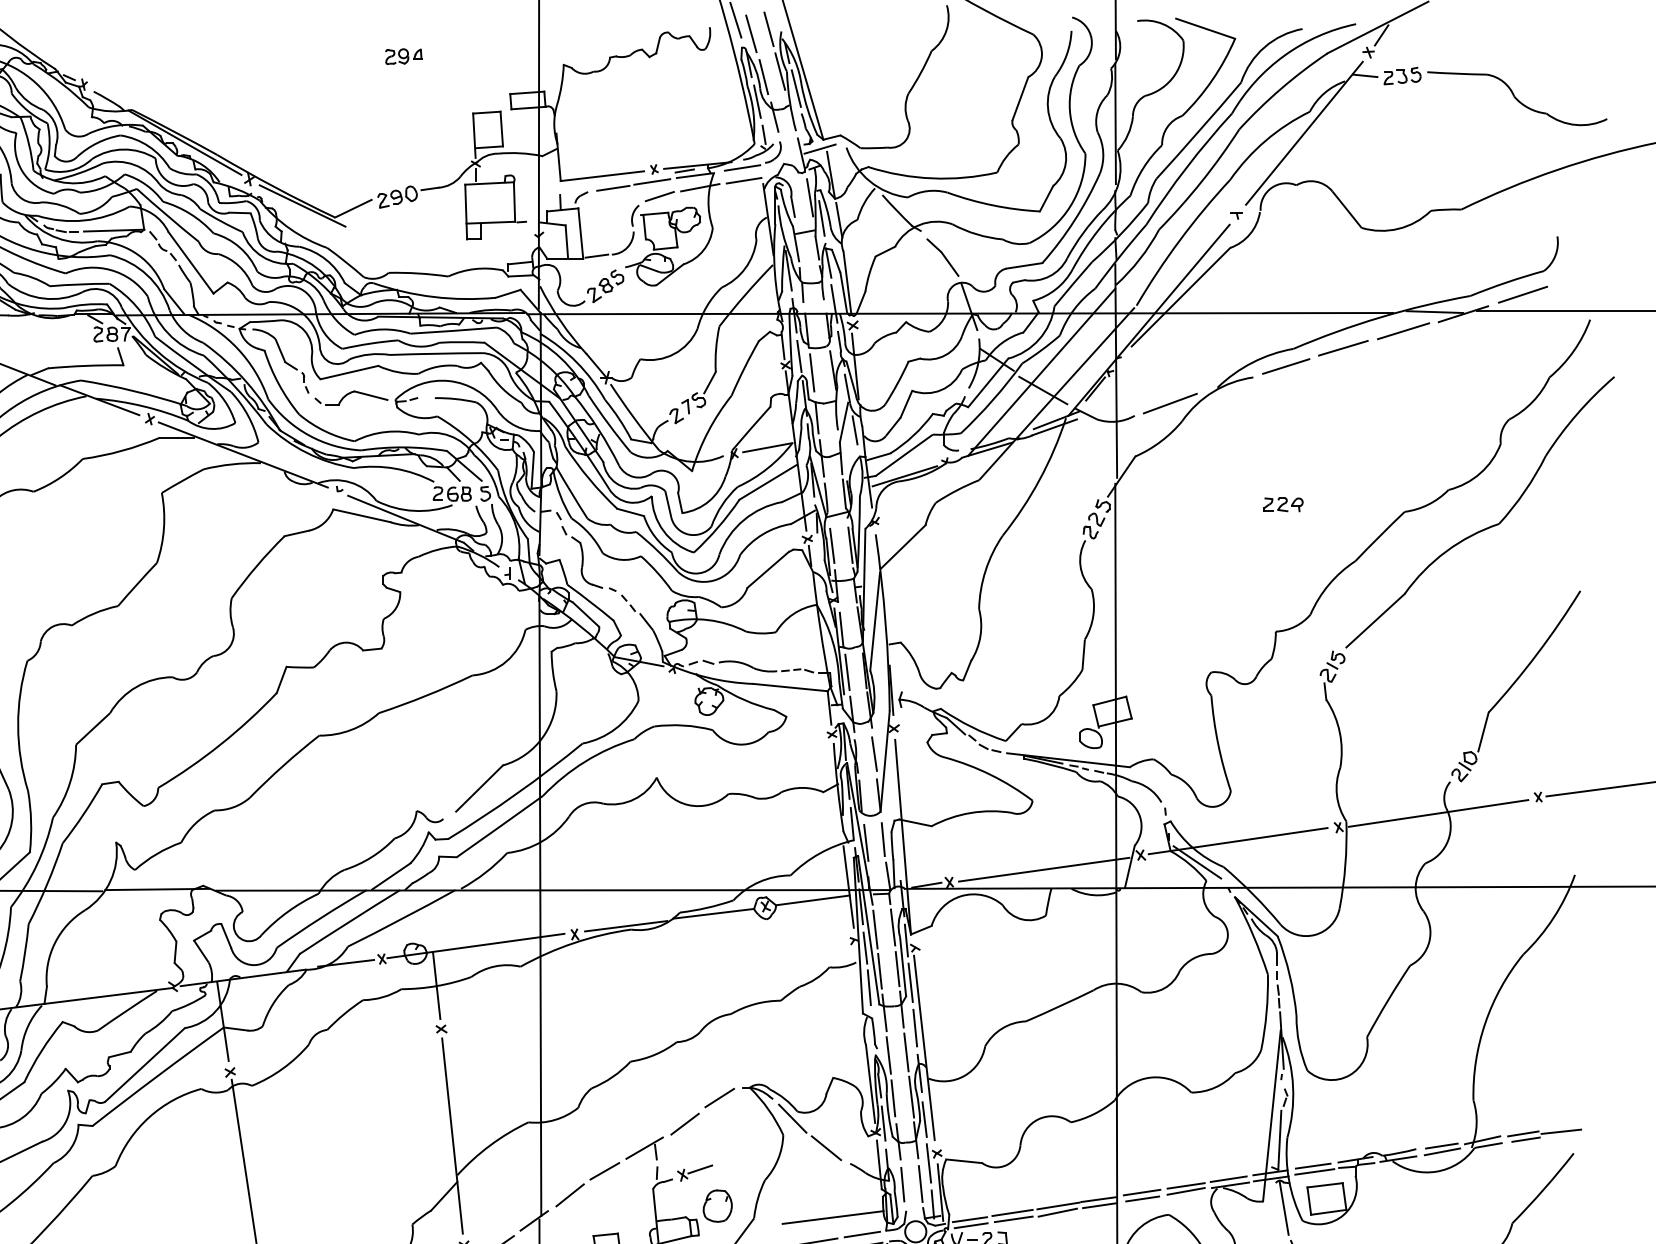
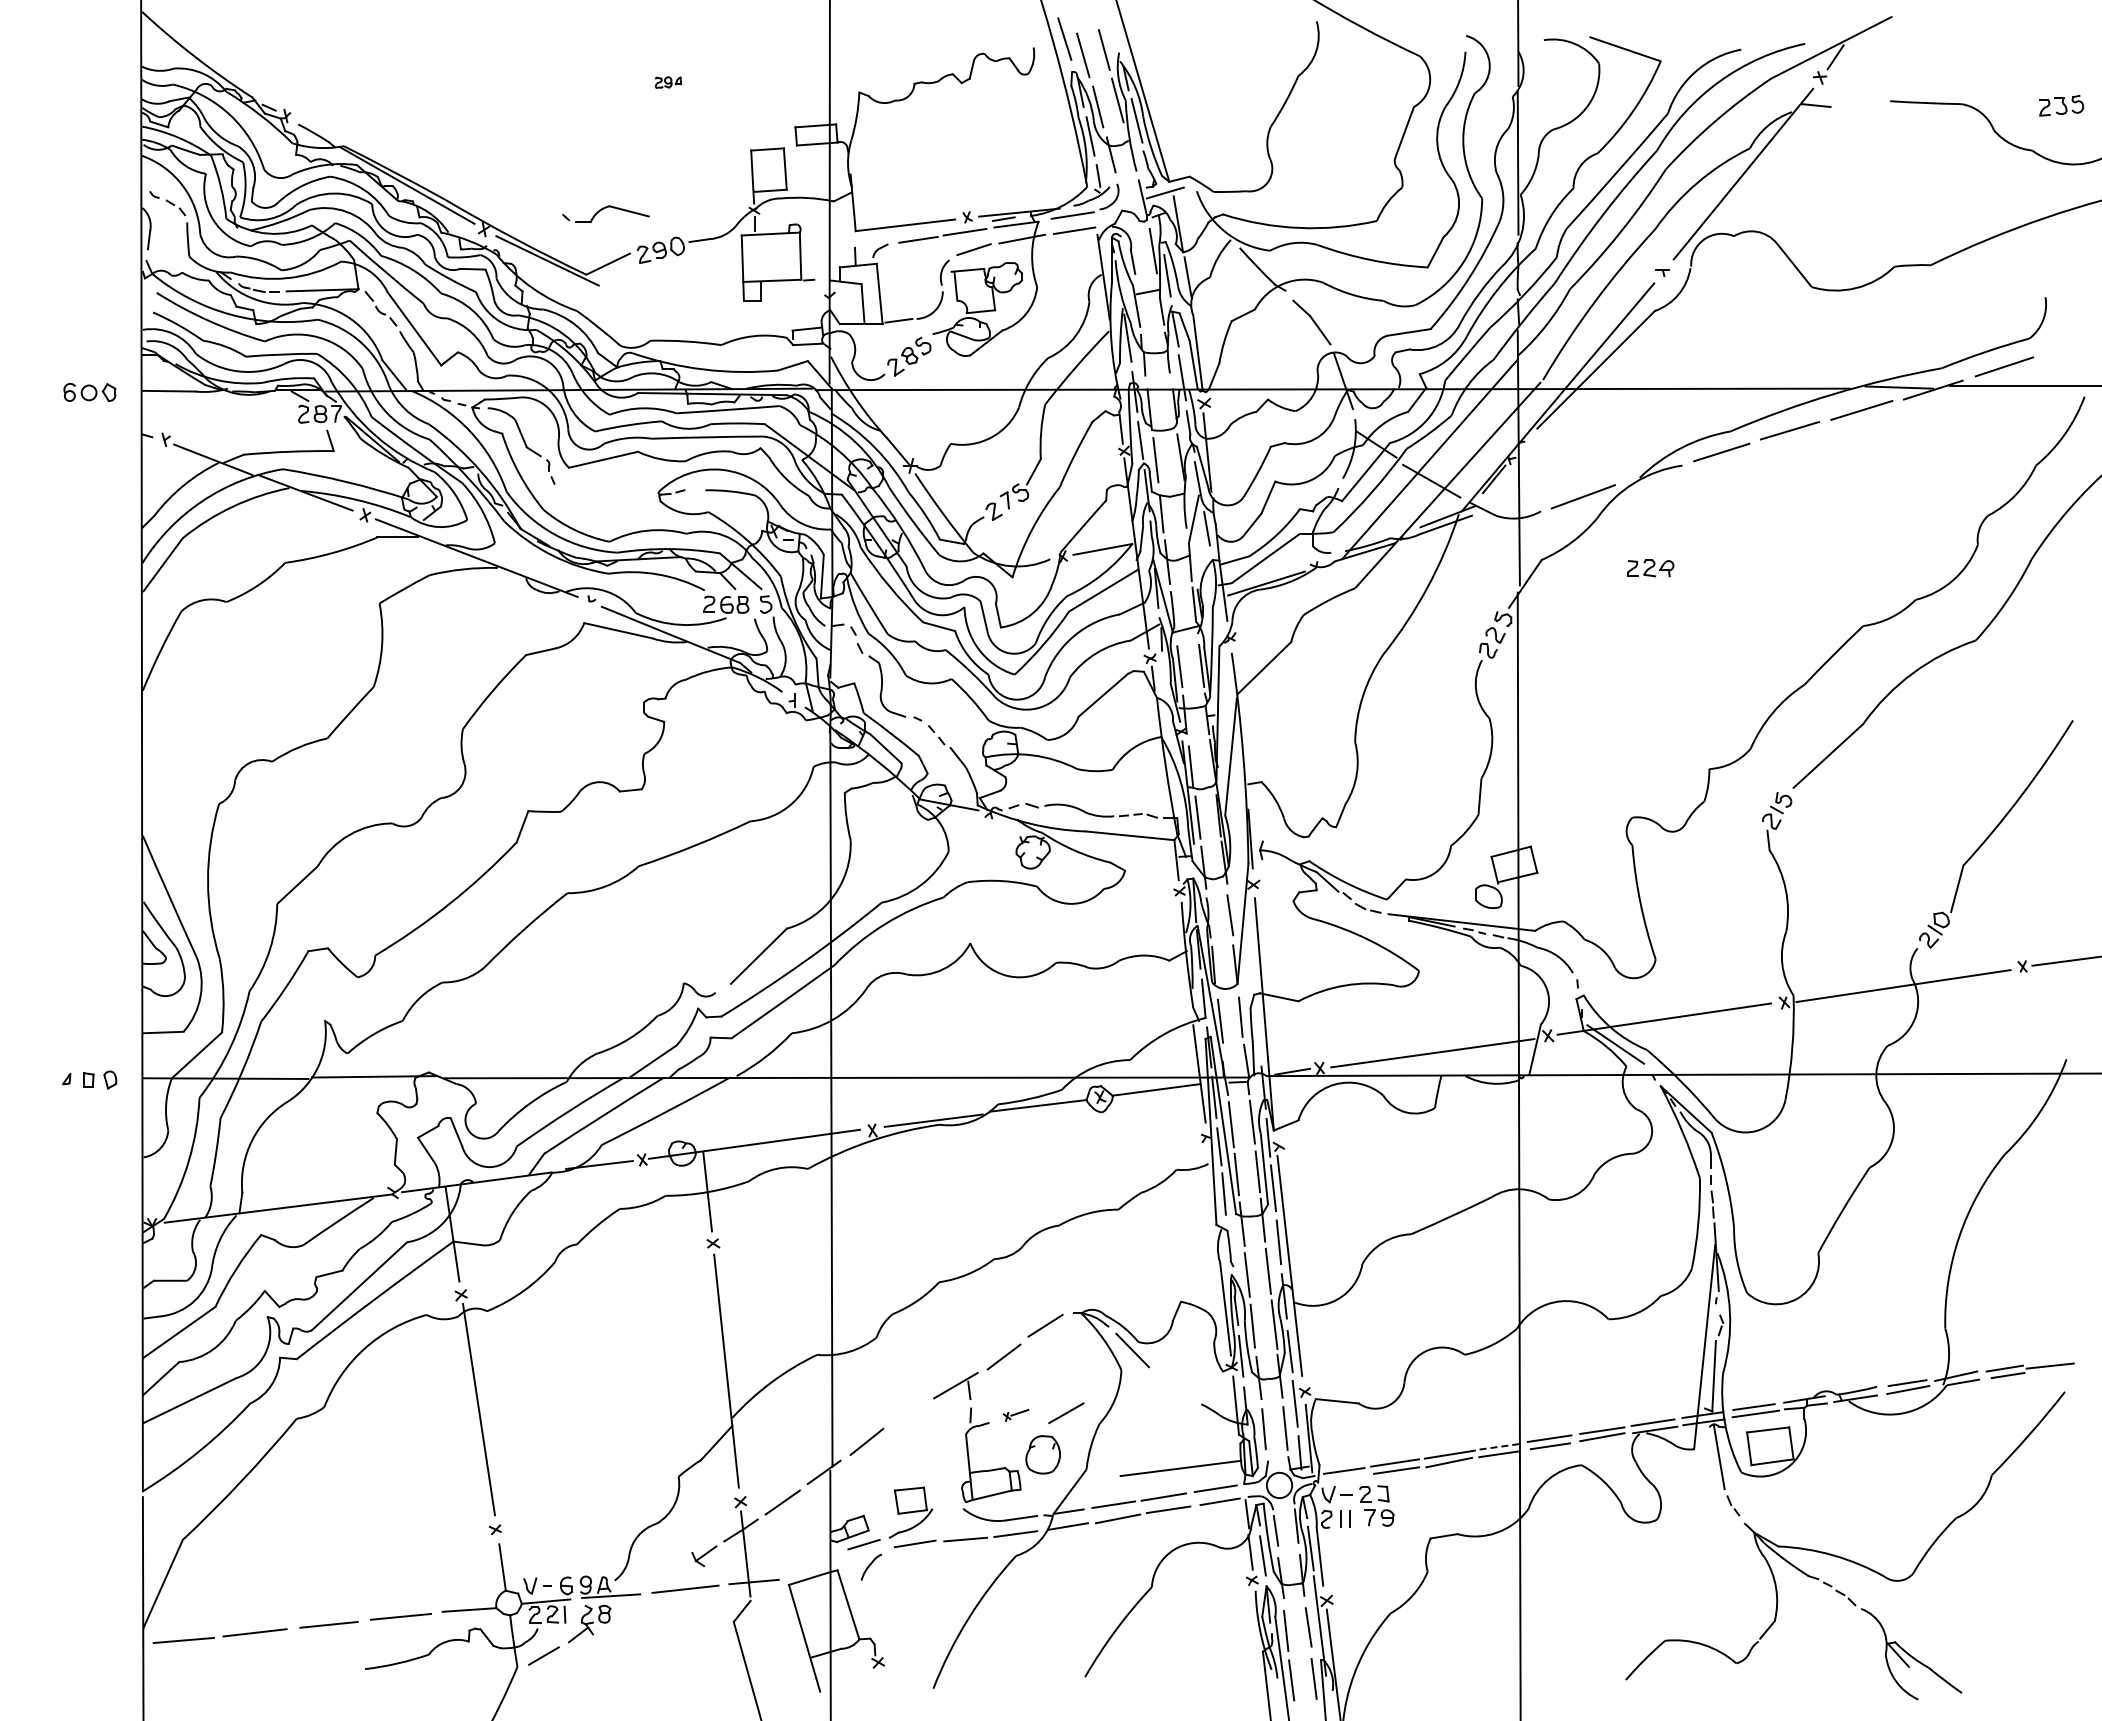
part: (403, 56) -> (668, 82), size x0.6
part: (1402, 75) -> (2061, 105), moved
part: (351, 397) -> (605, 213), moved
part: (1283, 504) -> (1650, 568), moved
line: (826, 1148) -> (1172, 1385), removed
line: (604, 1170) -> (1066, 1412), moved
part: (694, 1173) -> (1015, 1415), size x0.6
line: (1098, 1199) -> (1497, 1447), solid -> dashed
line: (971, 1225) -> (1345, 1478), removed

